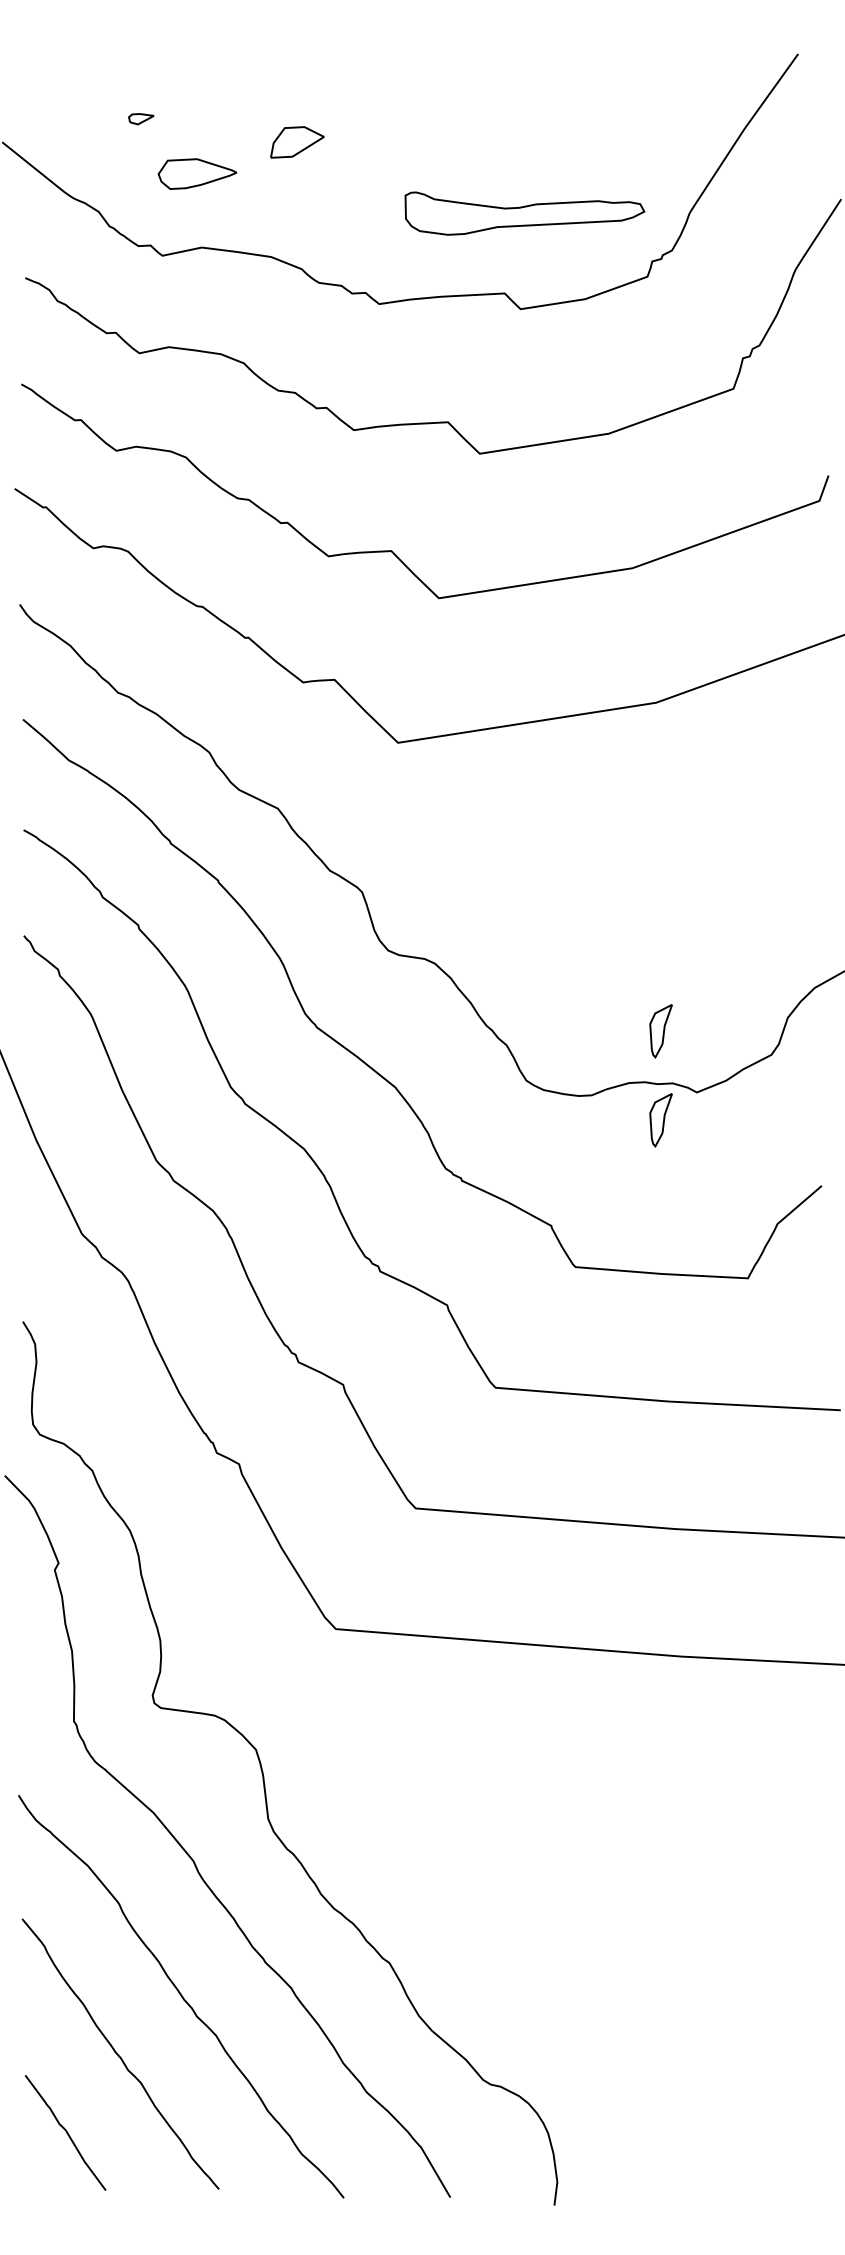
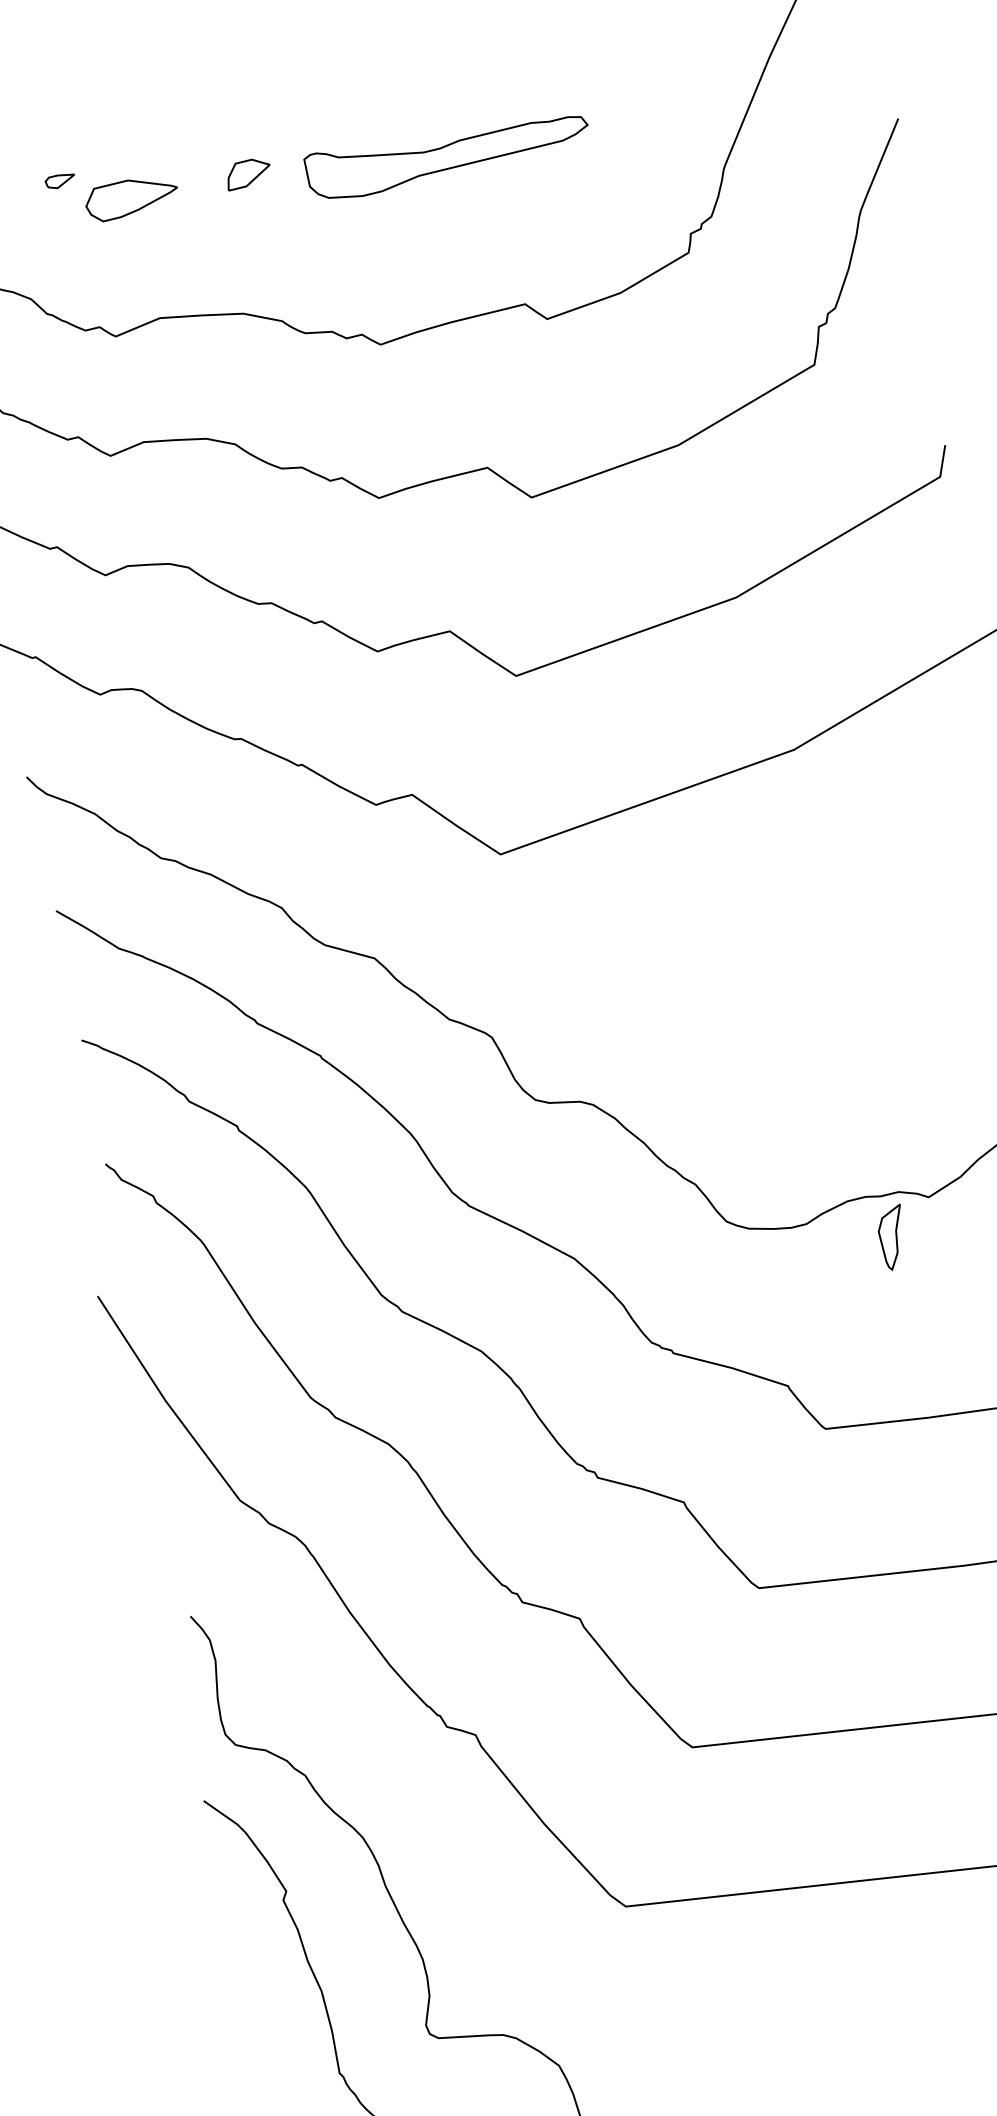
part: (296, 142) -> (247, 173), size x0.71
part: (197, 173) -> (131, 197), moved
part: (524, 213) -> (447, 153), moved
part: (660, 1031) -> (872, 1133), removed

